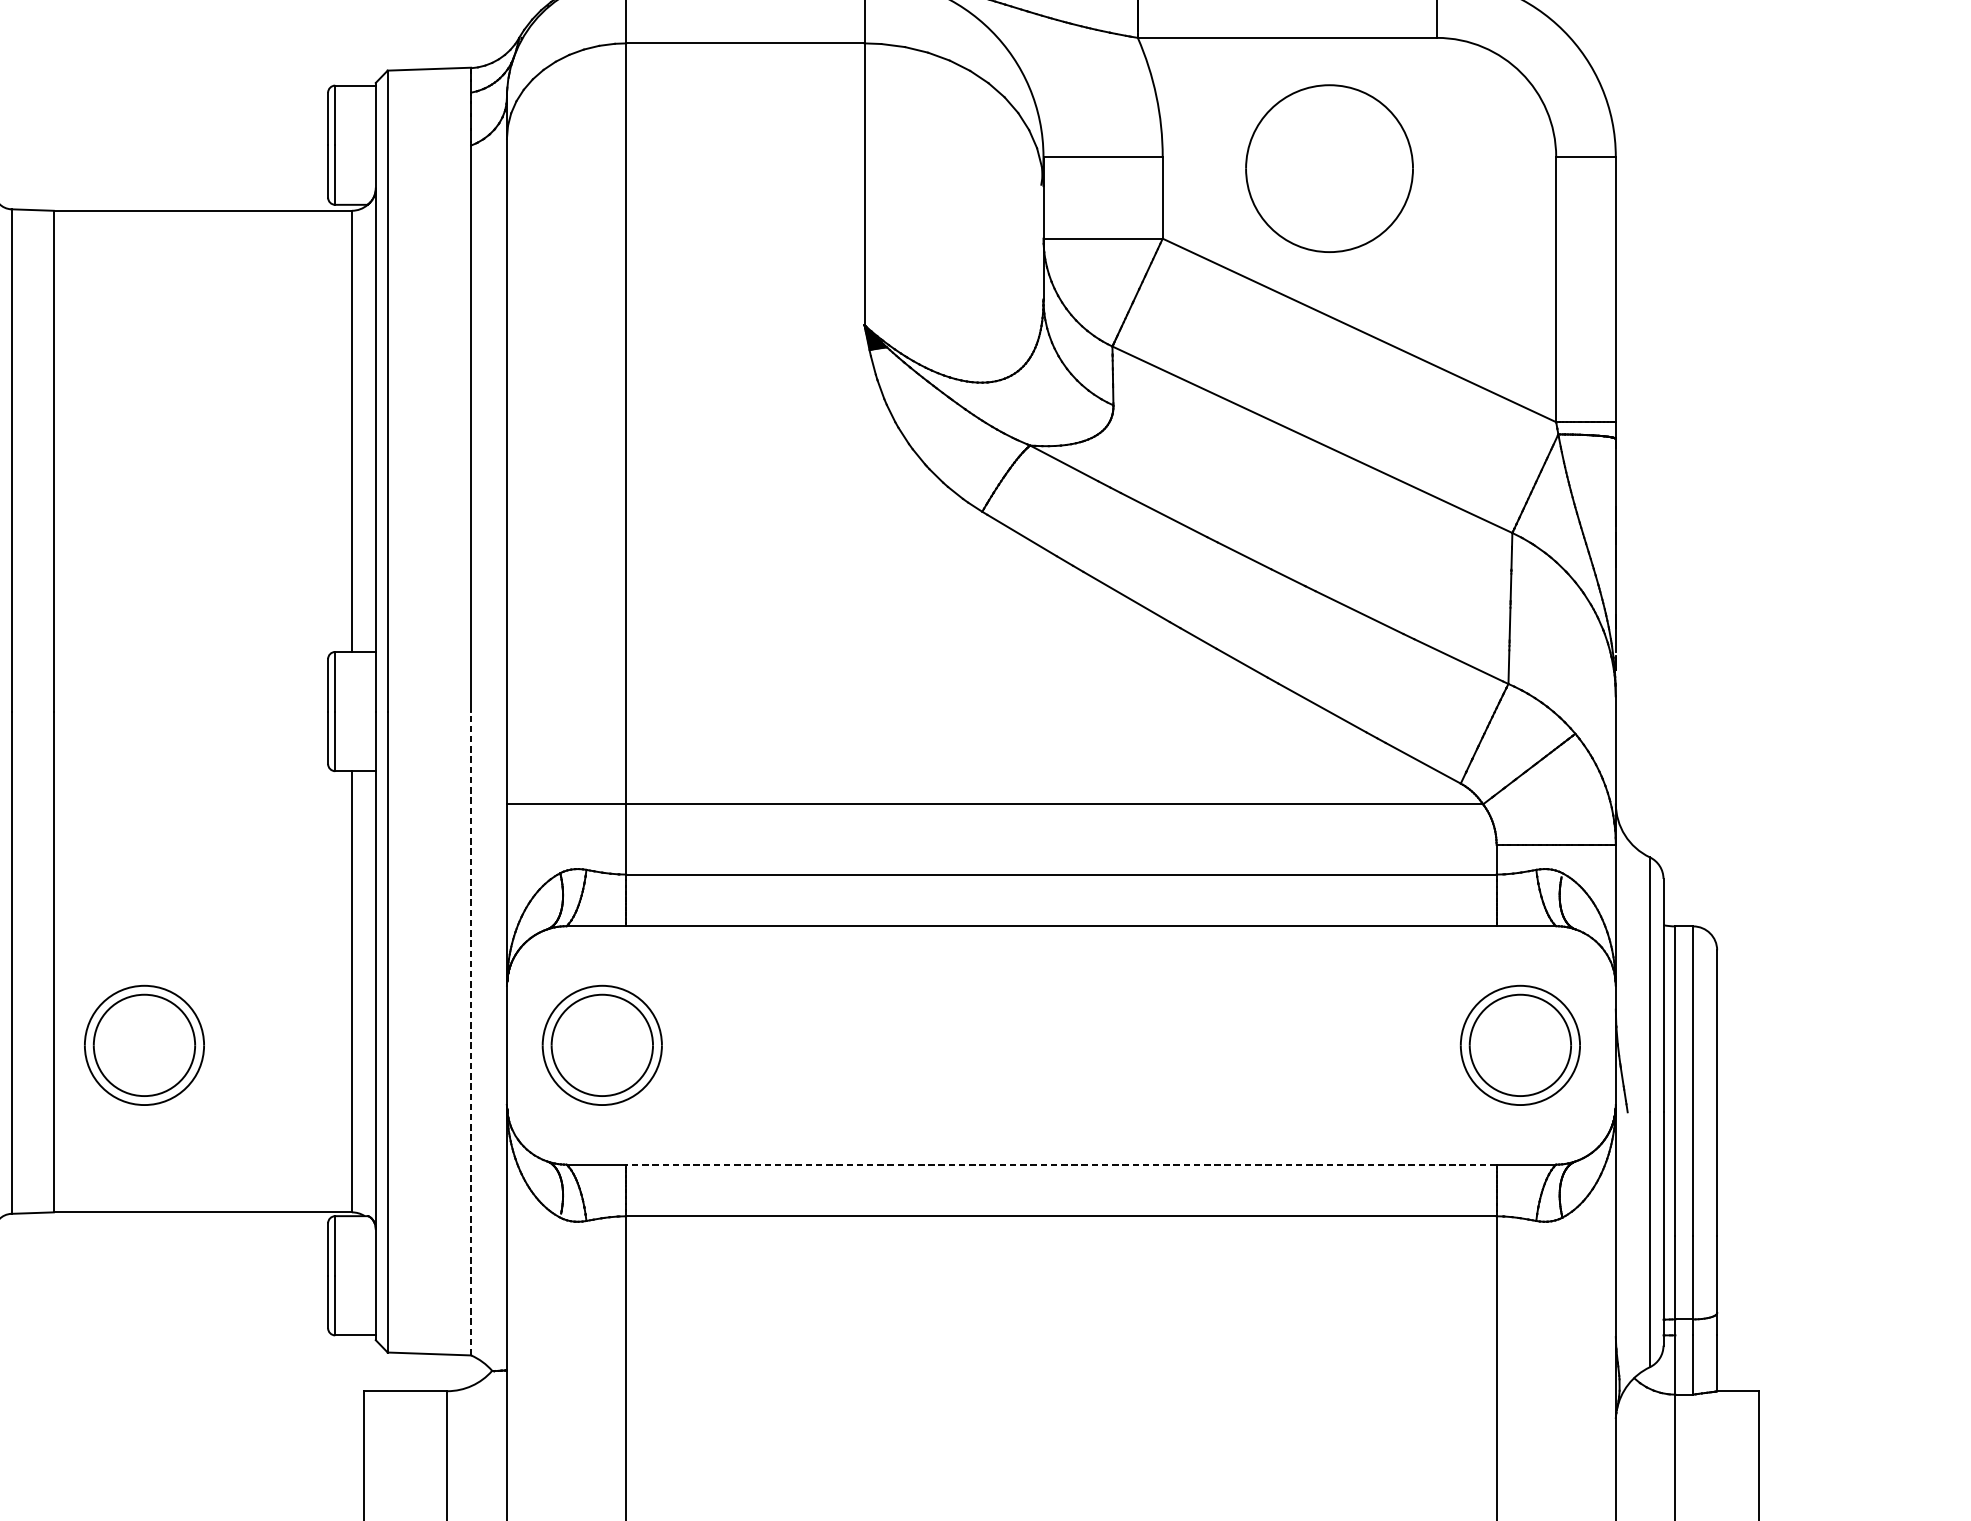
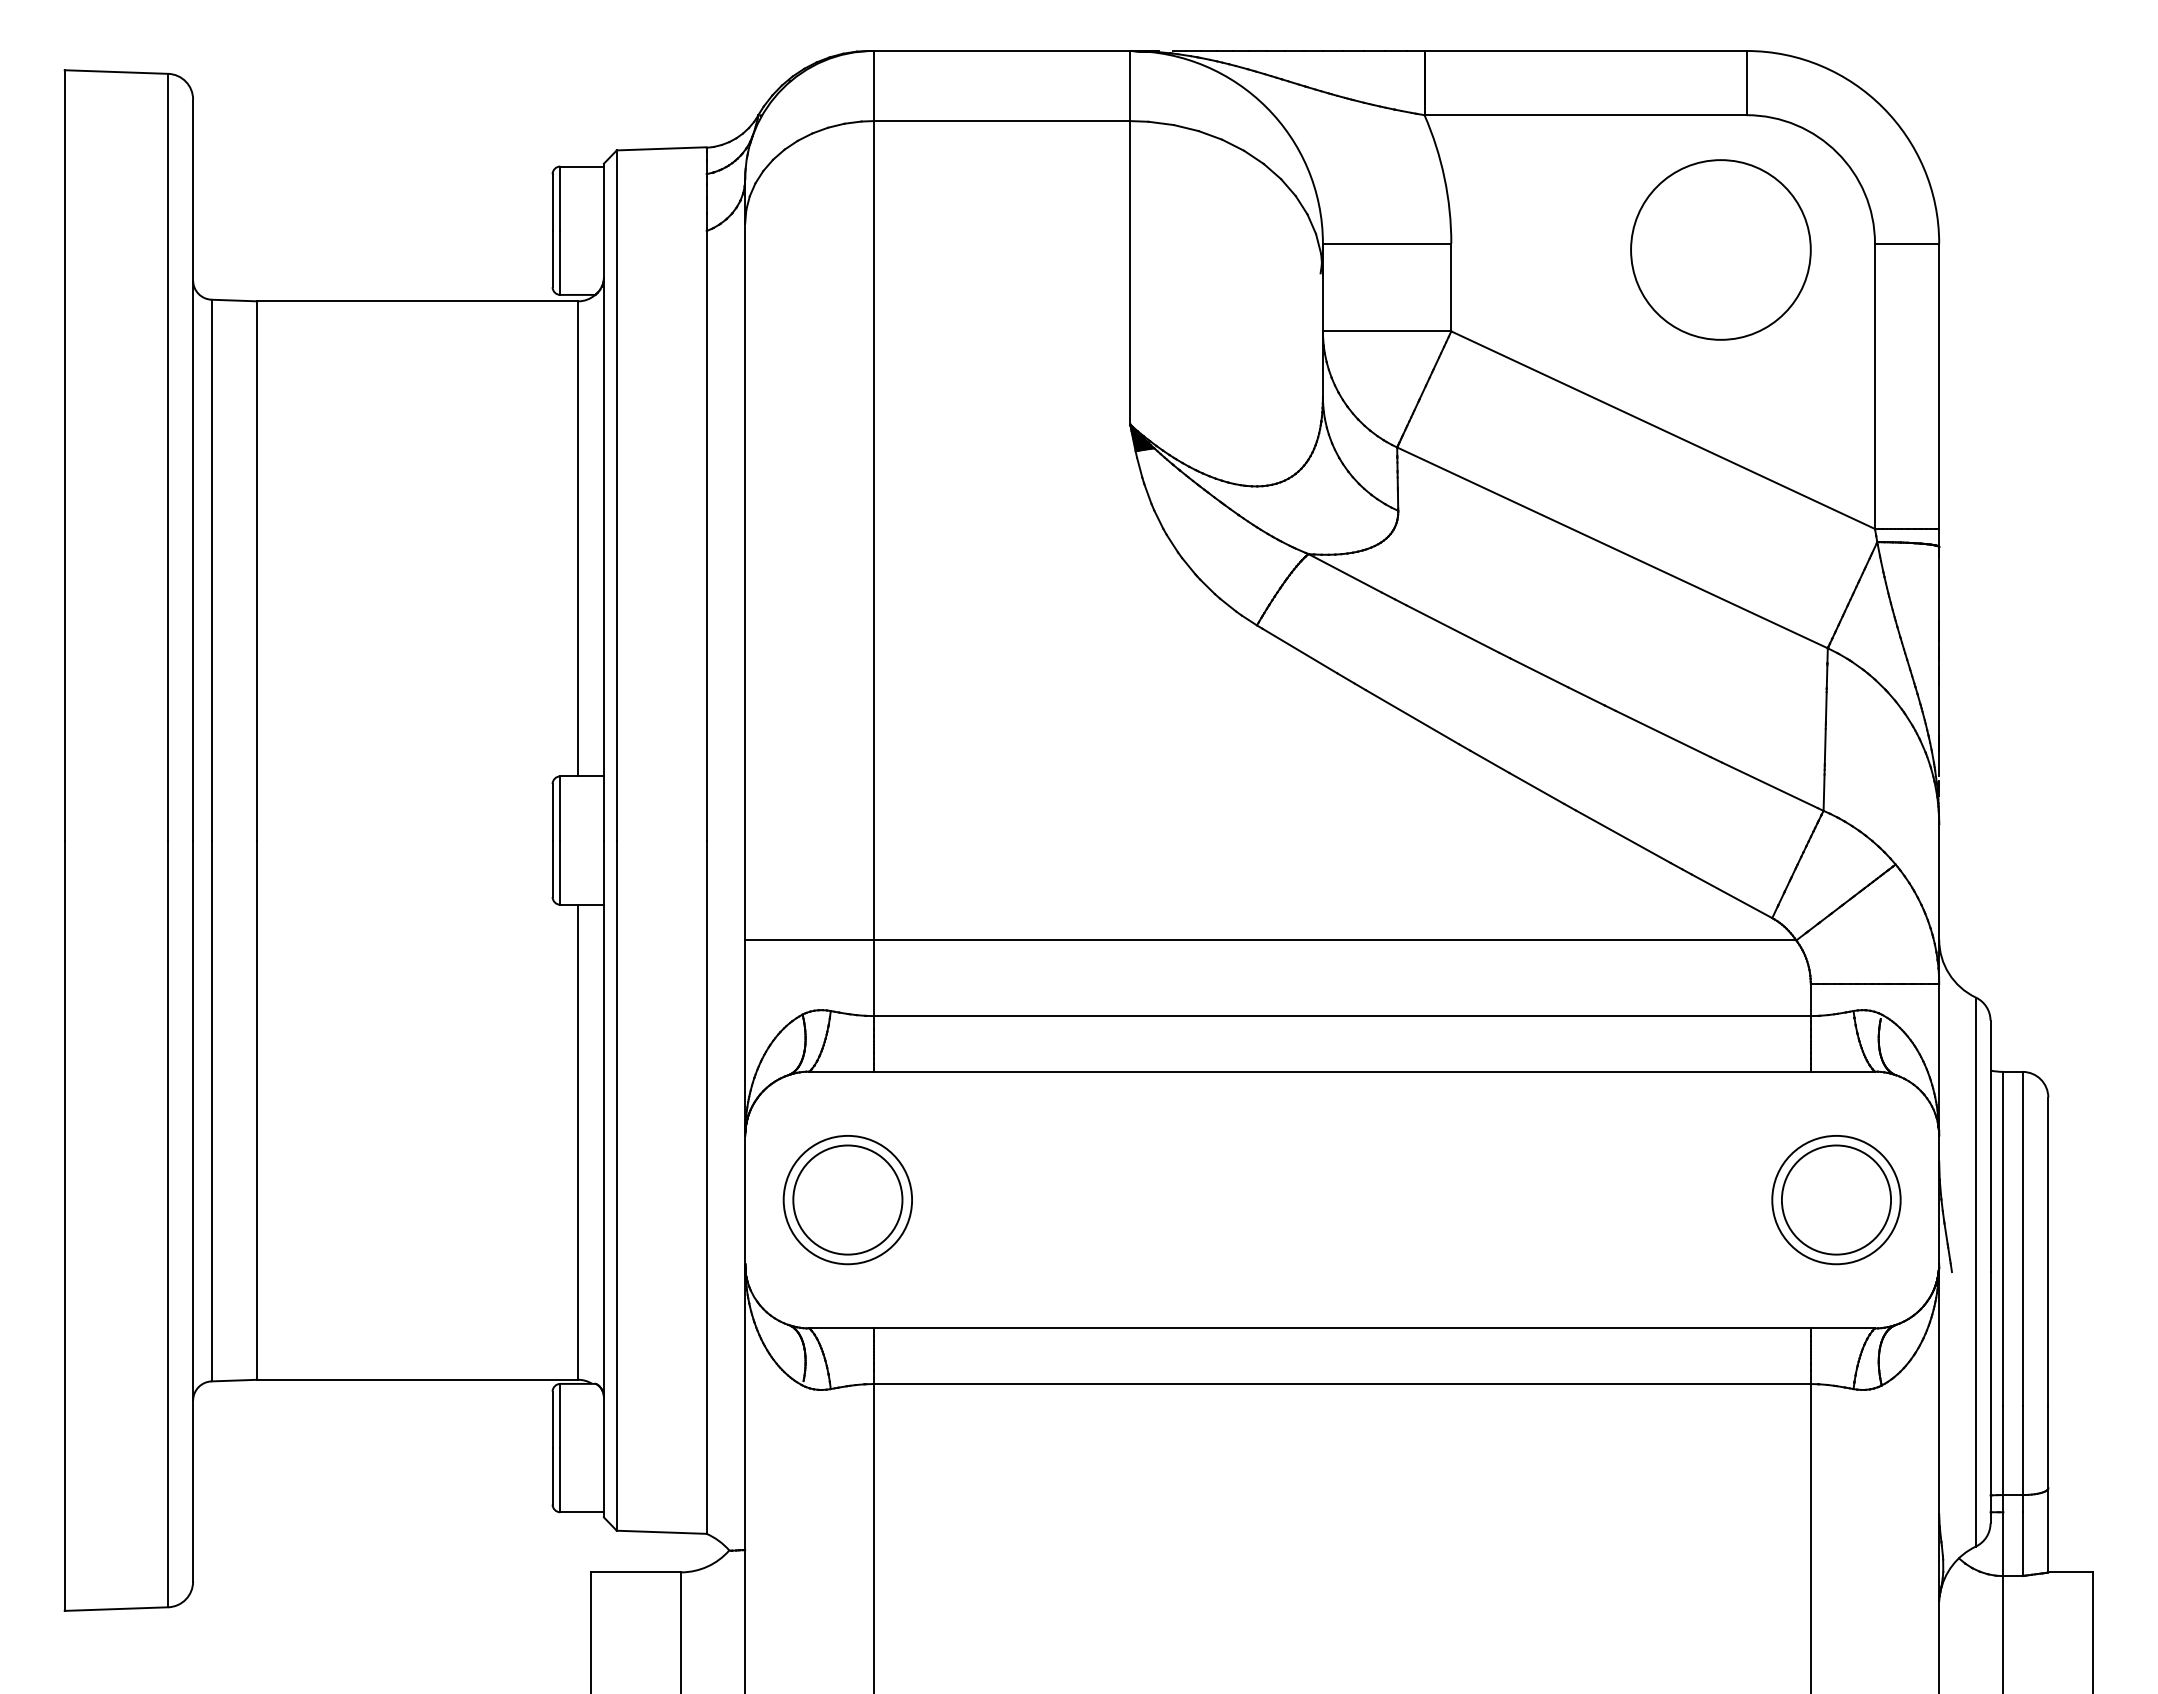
part: (1329, 168) -> (1720, 249), moved
line: (471, 1033) -> (706, 1187), dashed -> solid
part: (144, 1045) -> (354, 1200), removed
line: (1061, 1164) -> (1342, 1328), dashed -> solid

